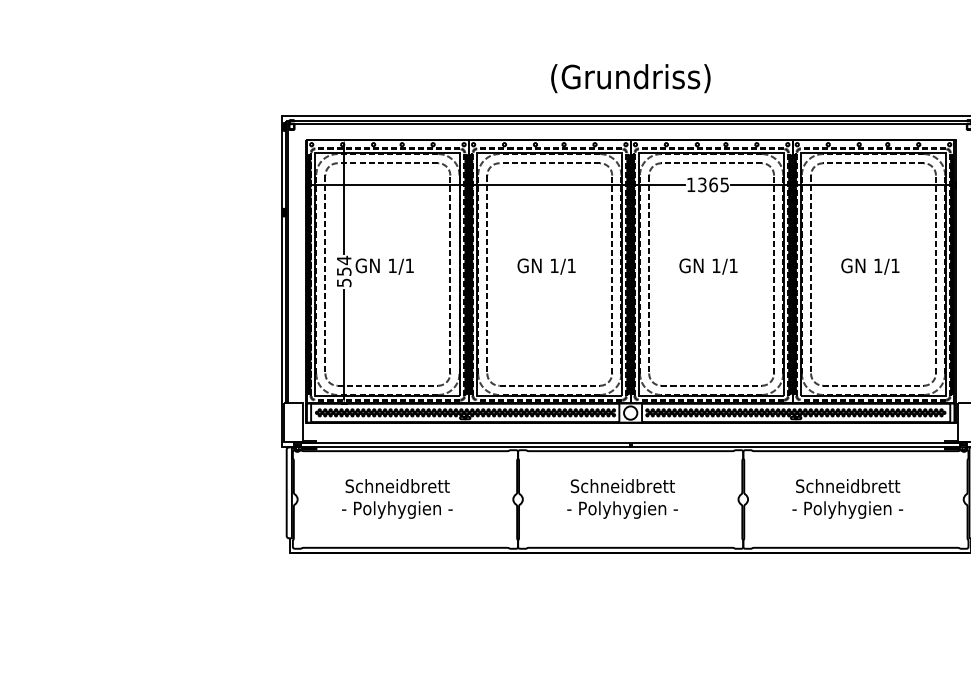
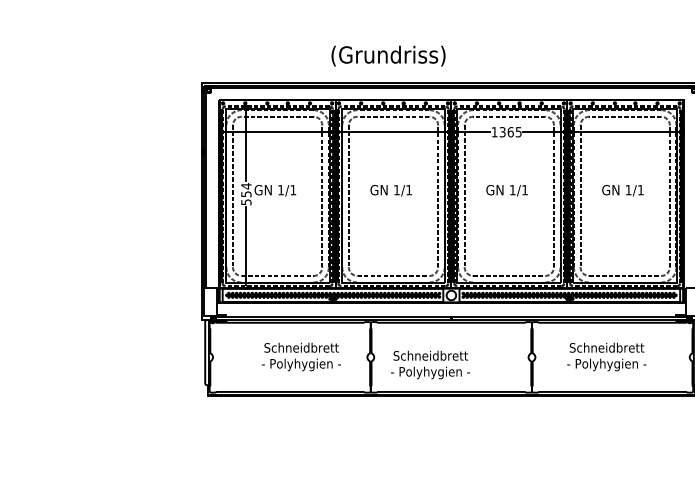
text: (630, 77) -> (388, 55), moved
text: (397, 498) -> (301, 356), moved
text: (622, 498) -> (430, 364), moved

